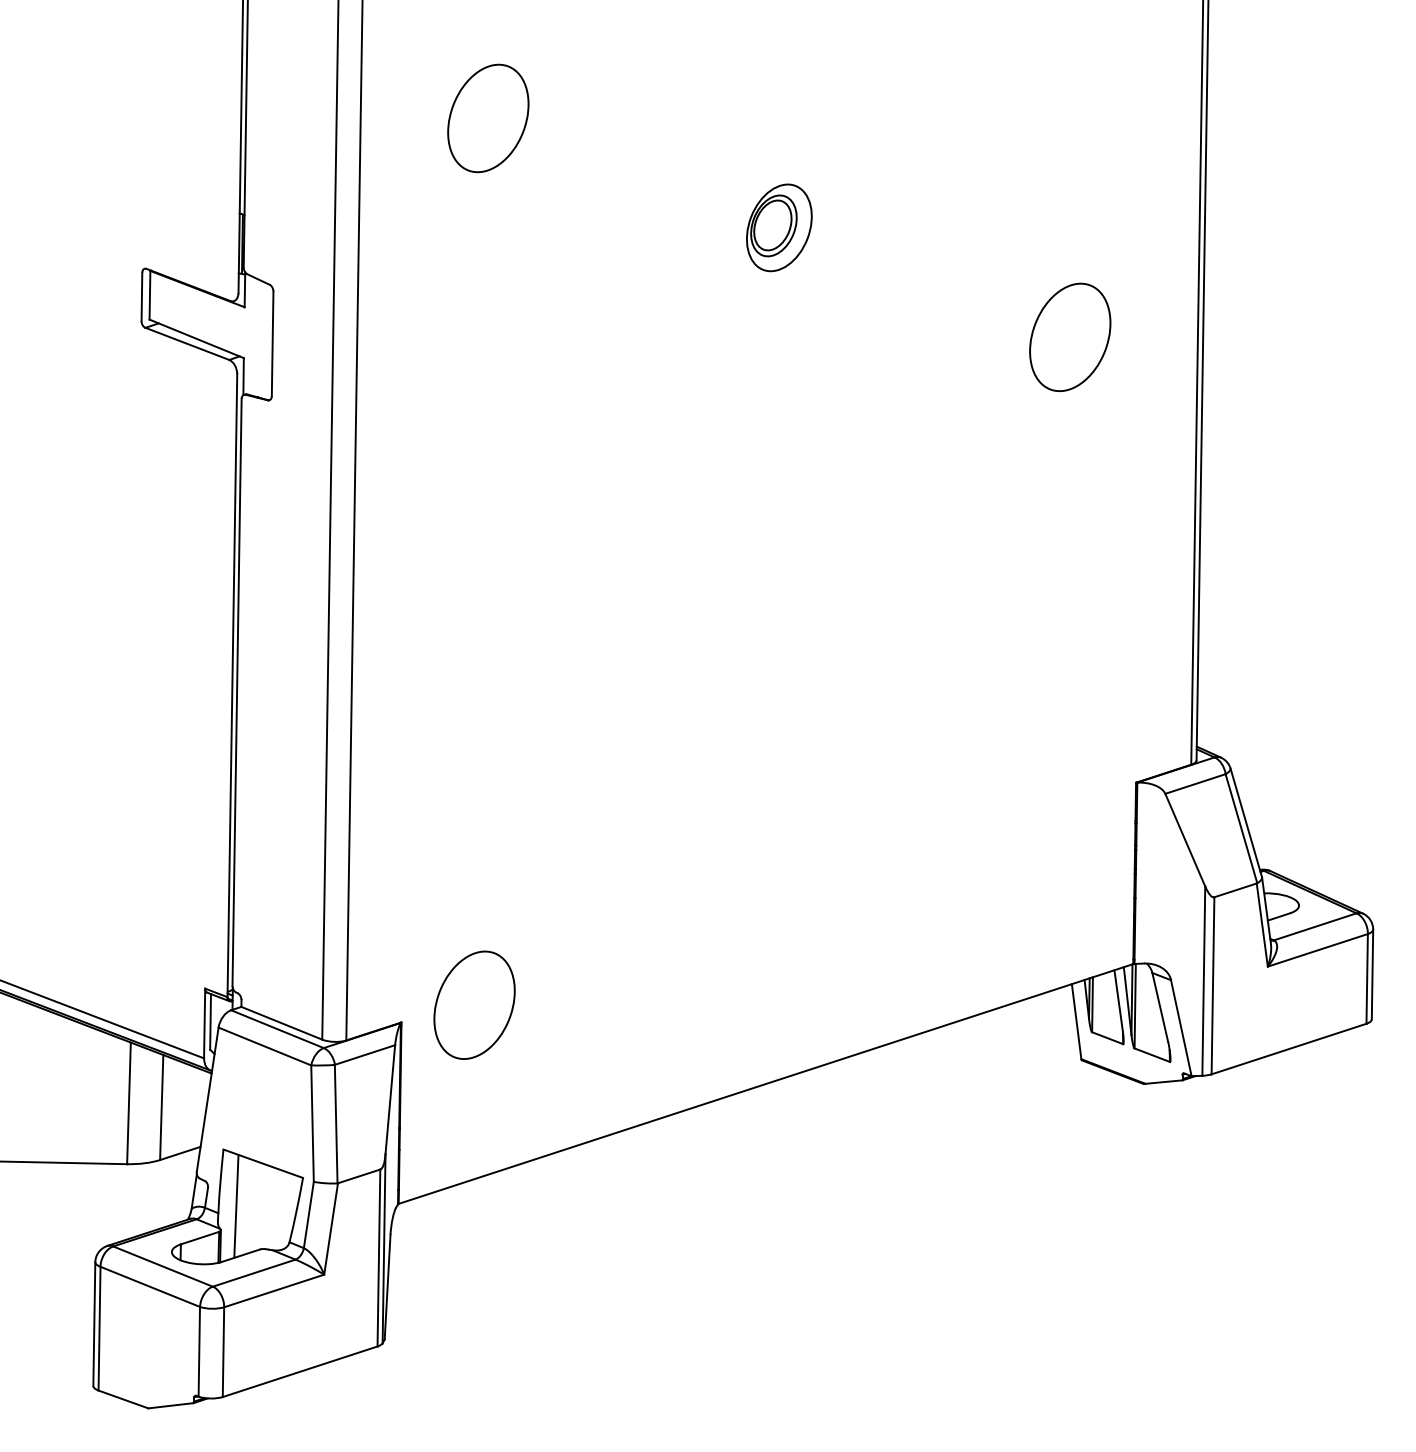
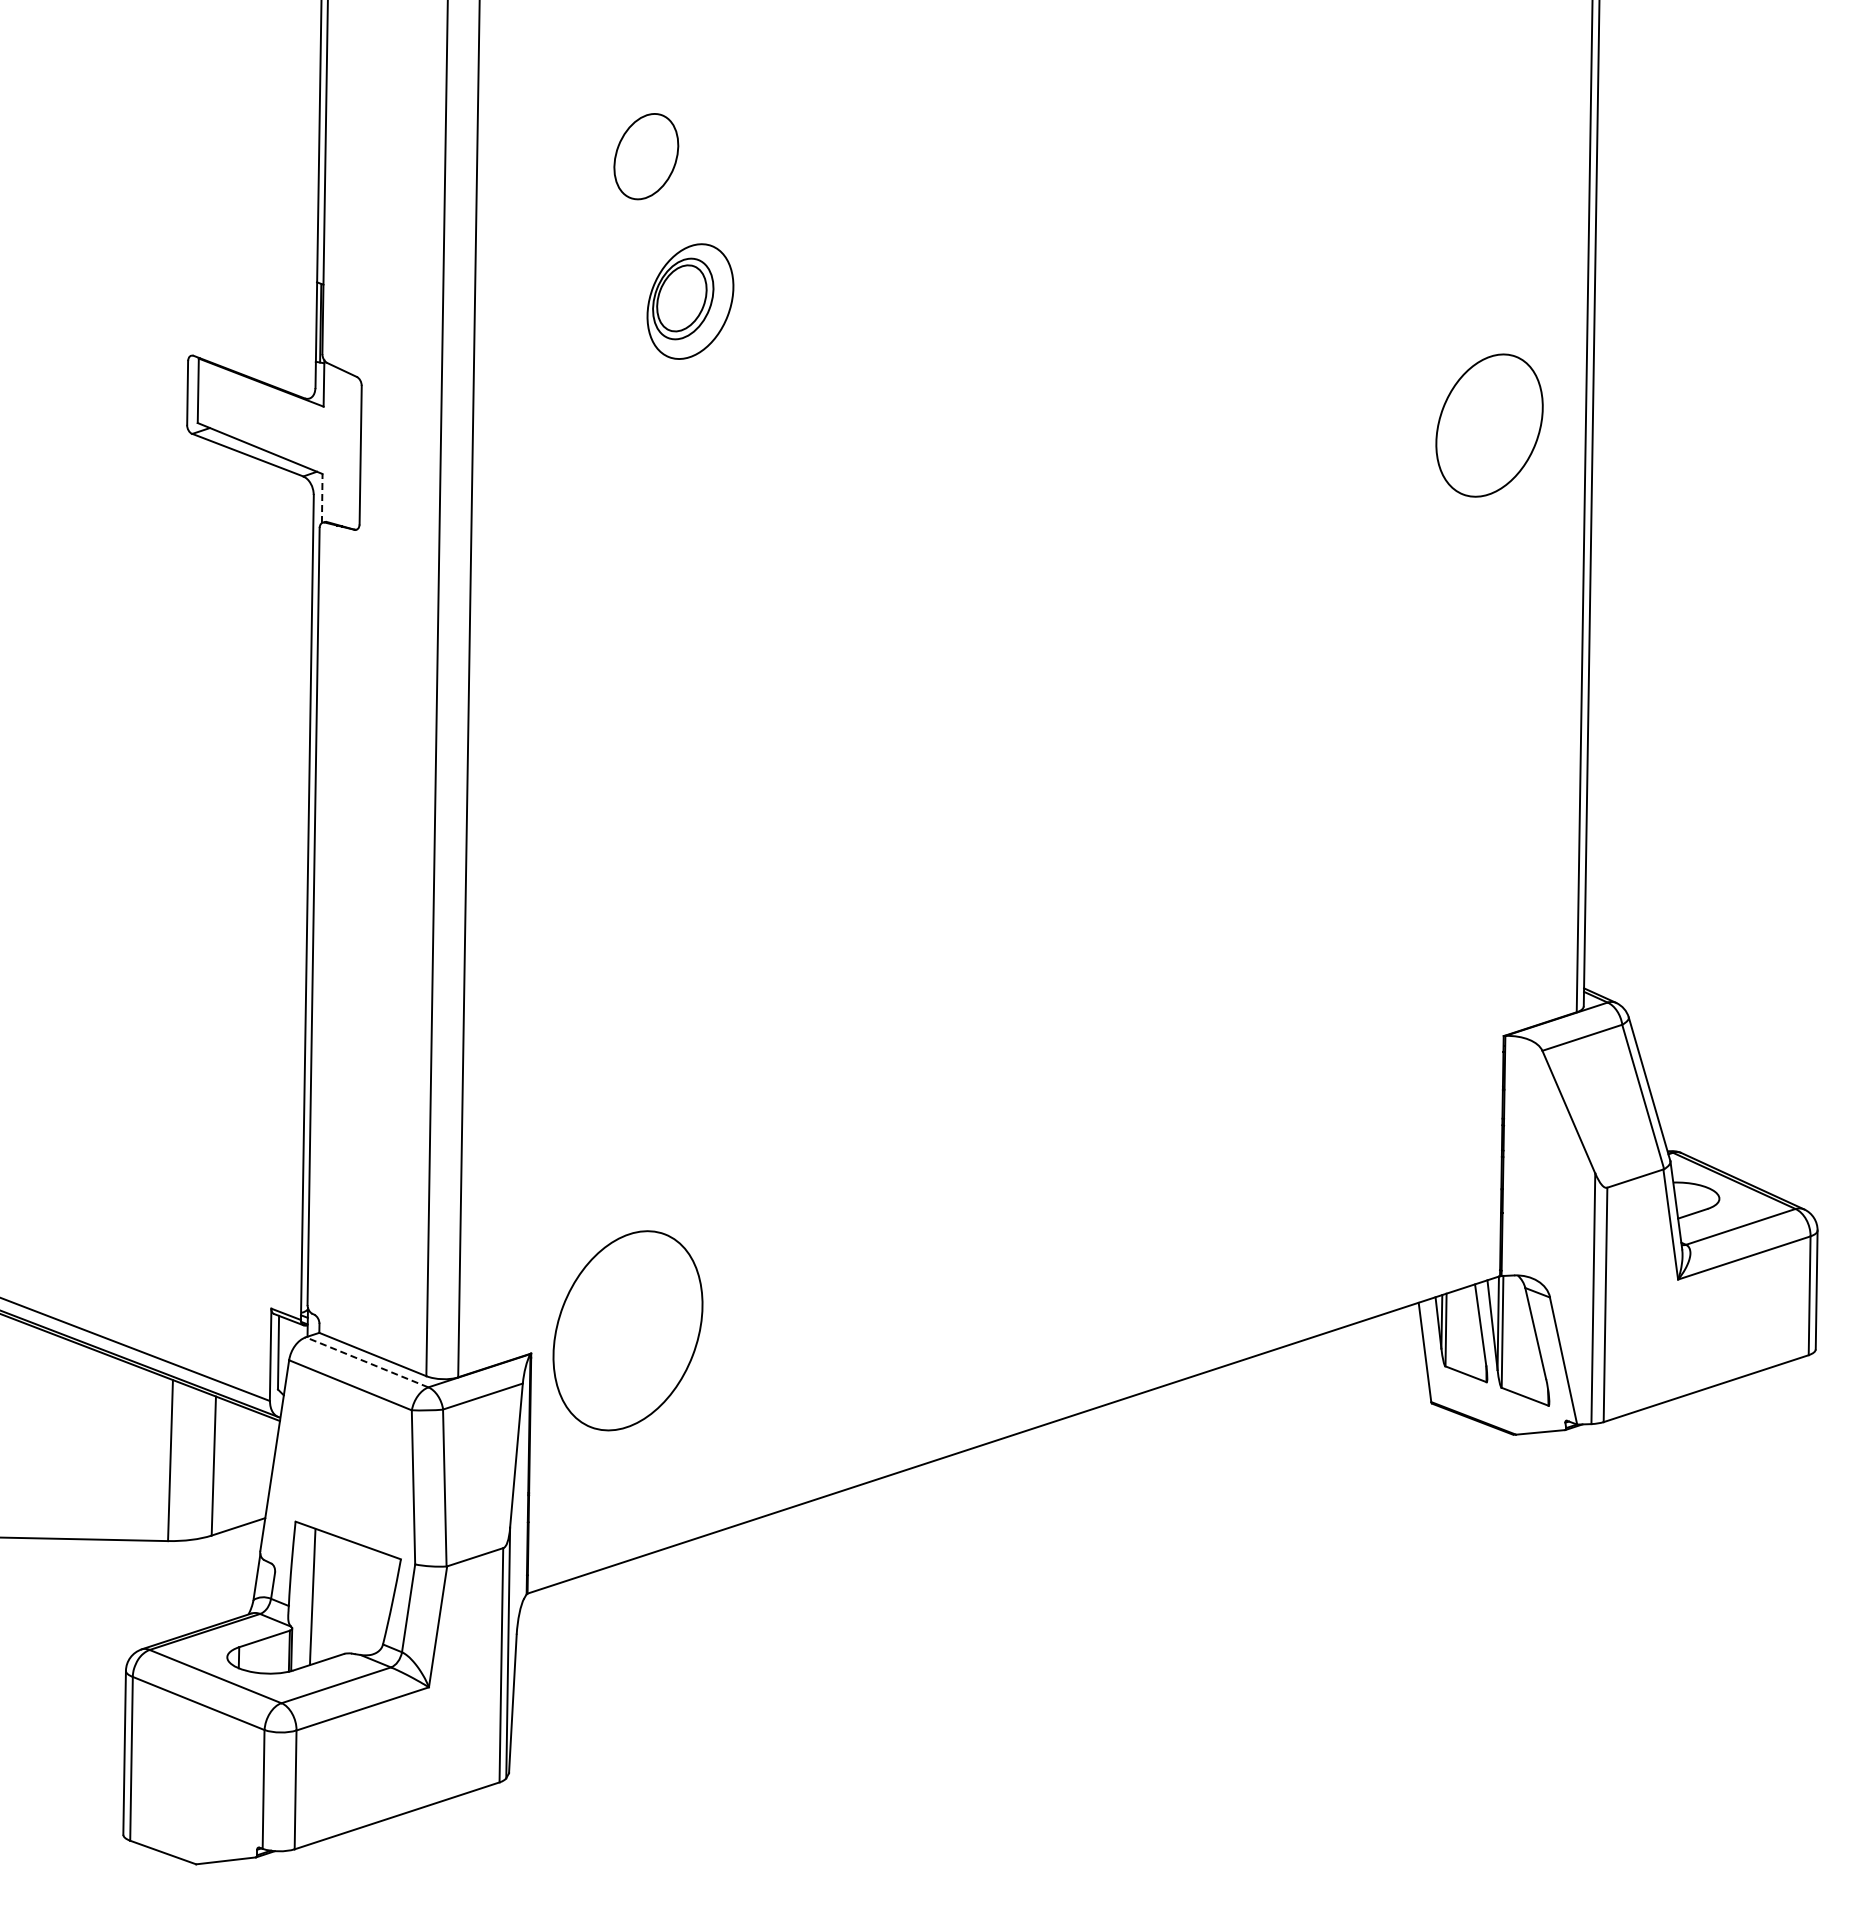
part: (488, 118) -> (646, 156), size x0.6
part: (779, 227) -> (690, 301), moved
part: (1070, 337) -> (1489, 425), moved
line: (243, 376) -> (322, 498), solid -> dashed
part: (474, 1005) -> (627, 1330), size x1.4
line: (277, 1029) -> (366, 1362), solid -> dashed

